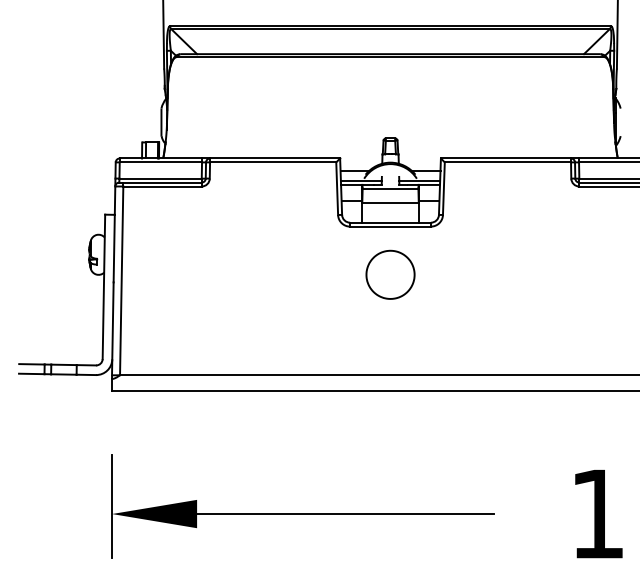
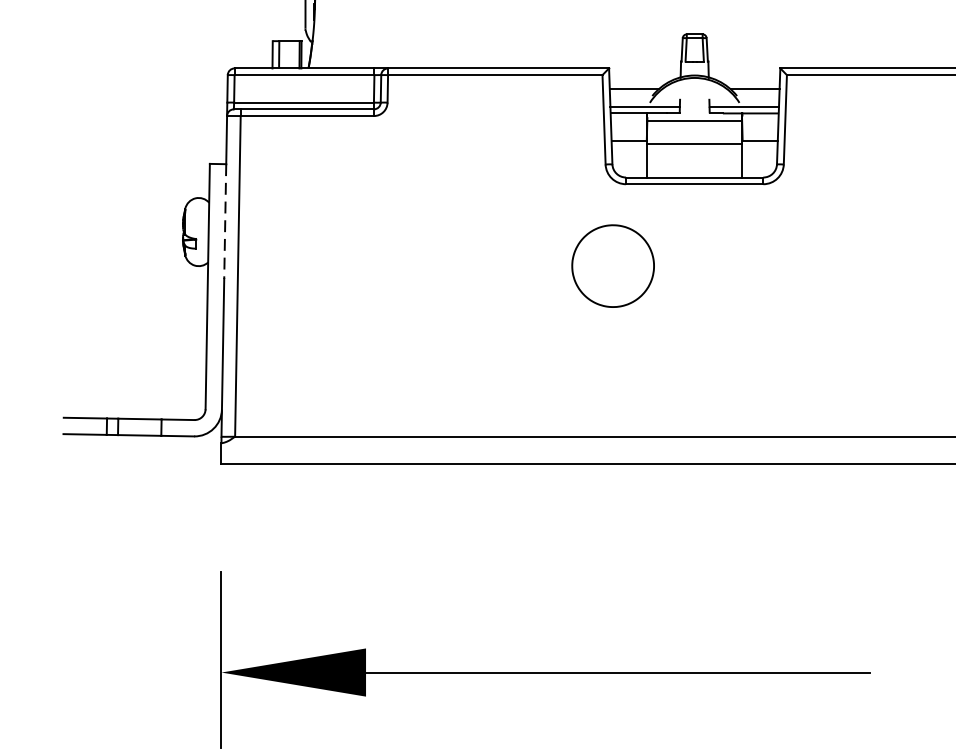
line: (114, 248) -> (225, 221), solid -> dashed
part: (390, 274) -> (613, 265), moved

